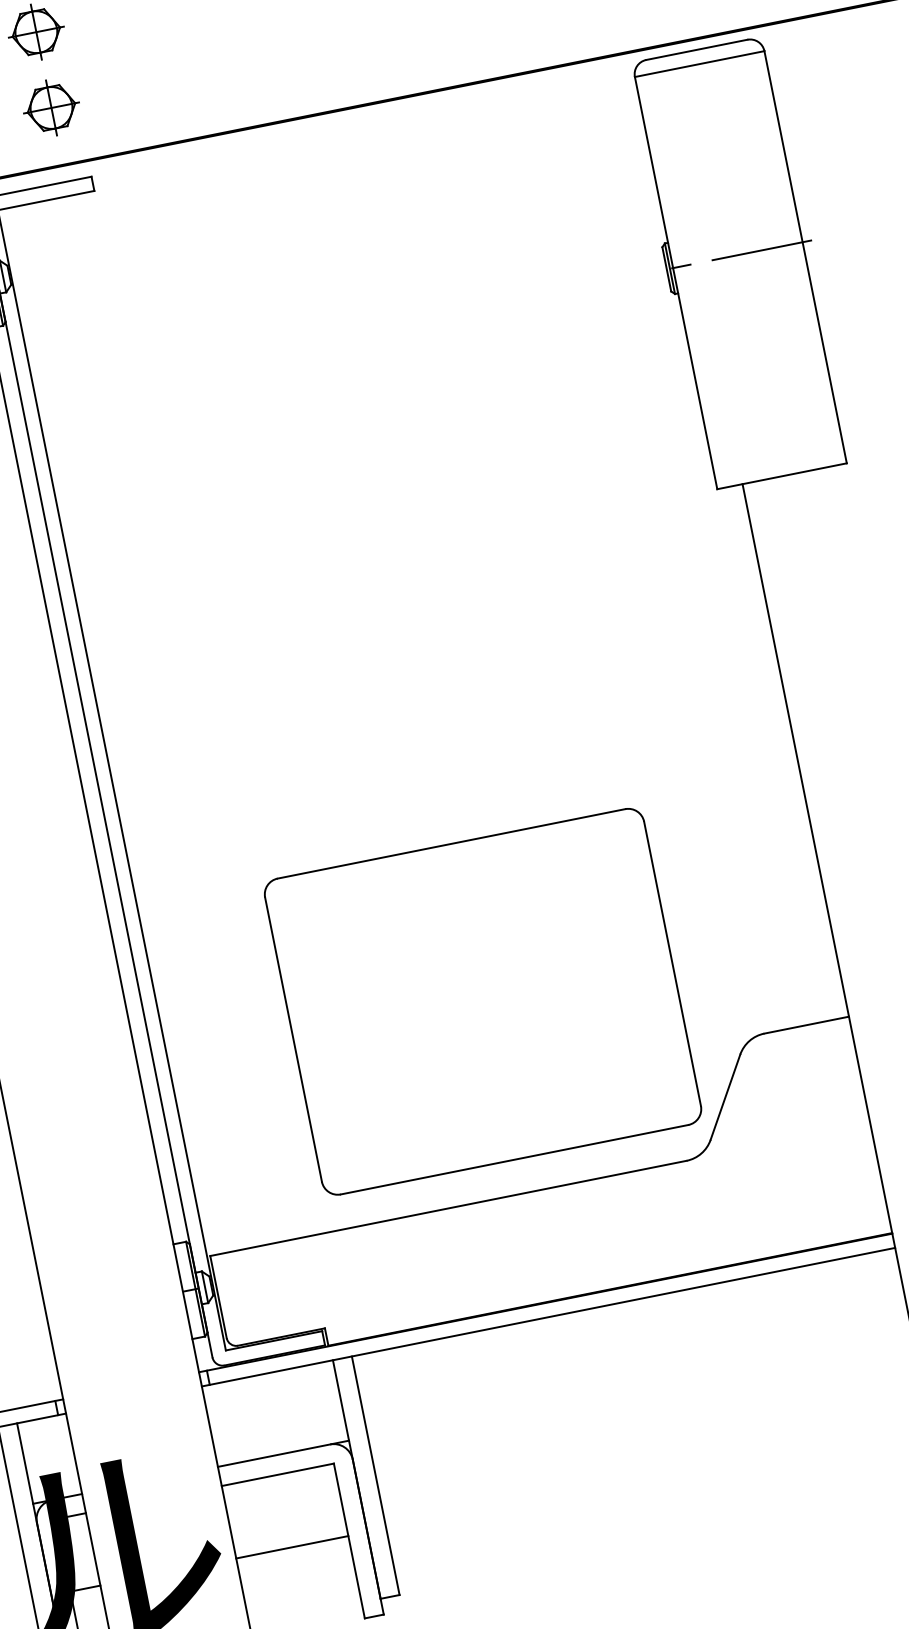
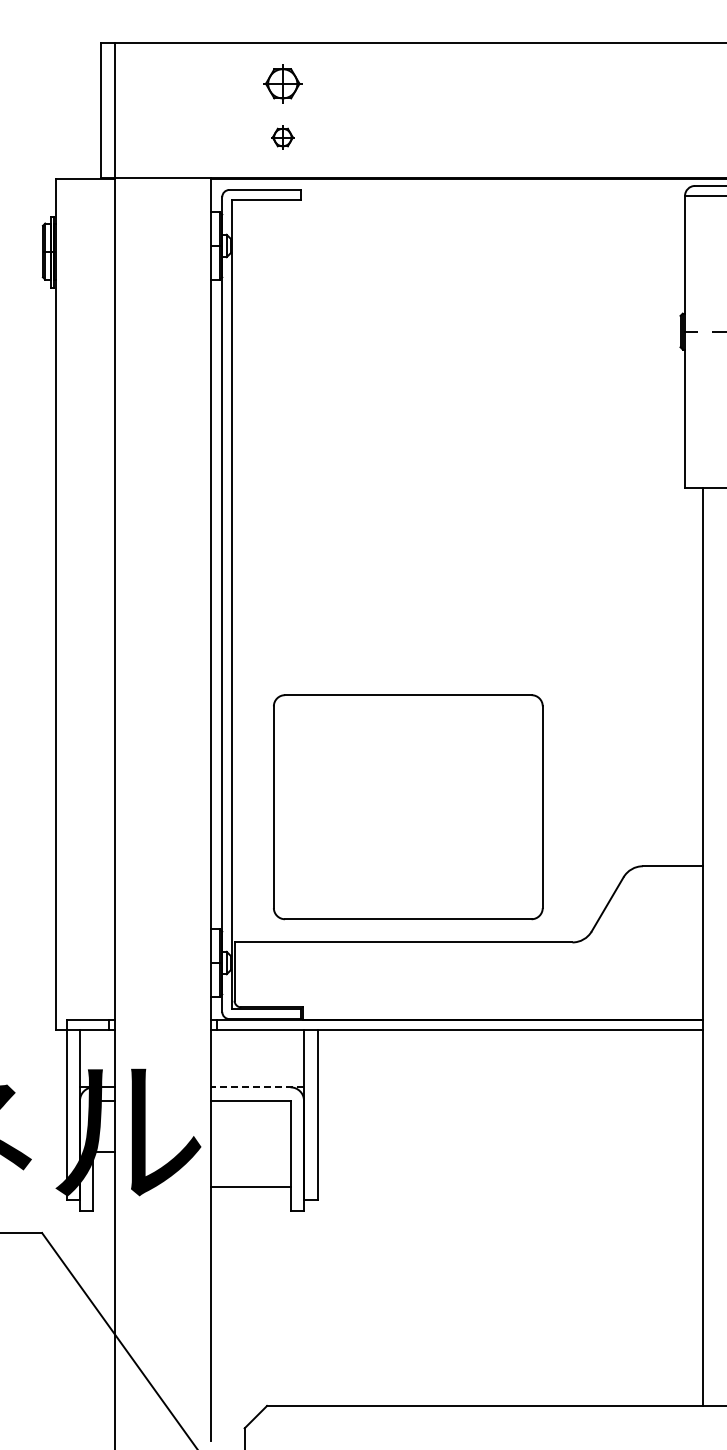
part: (51, 107) -> (282, 137), size x0.6
part: (483, 1002) -> (408, 807), moved
line: (283, 1454) -> (257, 1087), solid -> dashed
line: (291, 1547) -> (250, 1187), moved

